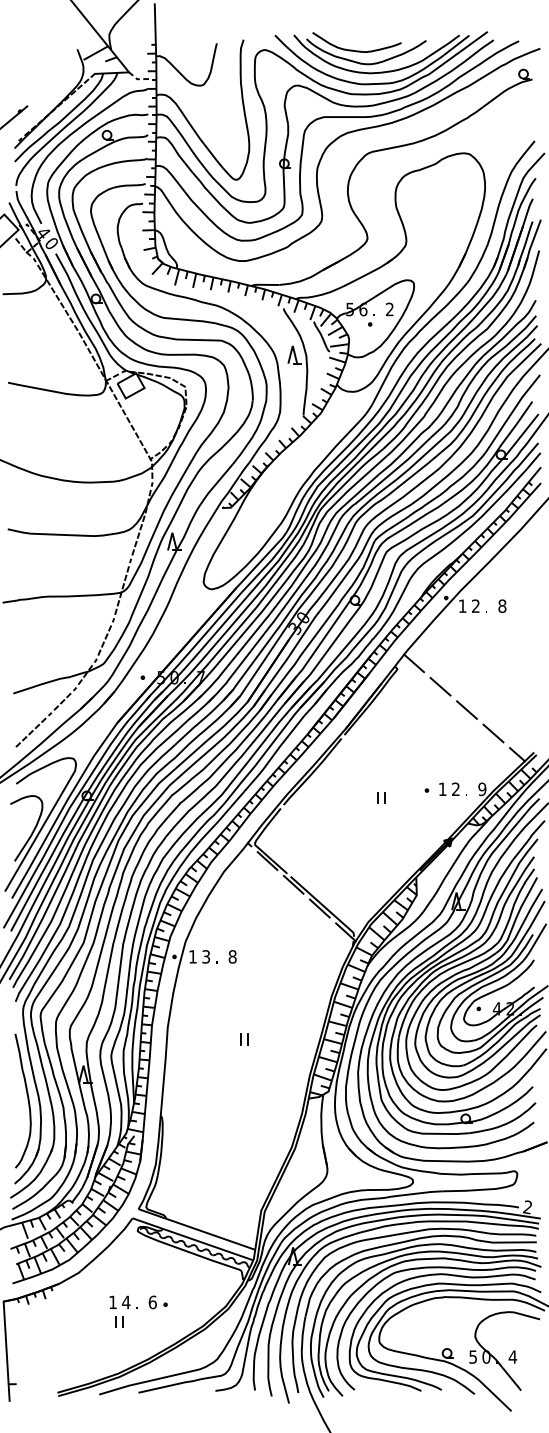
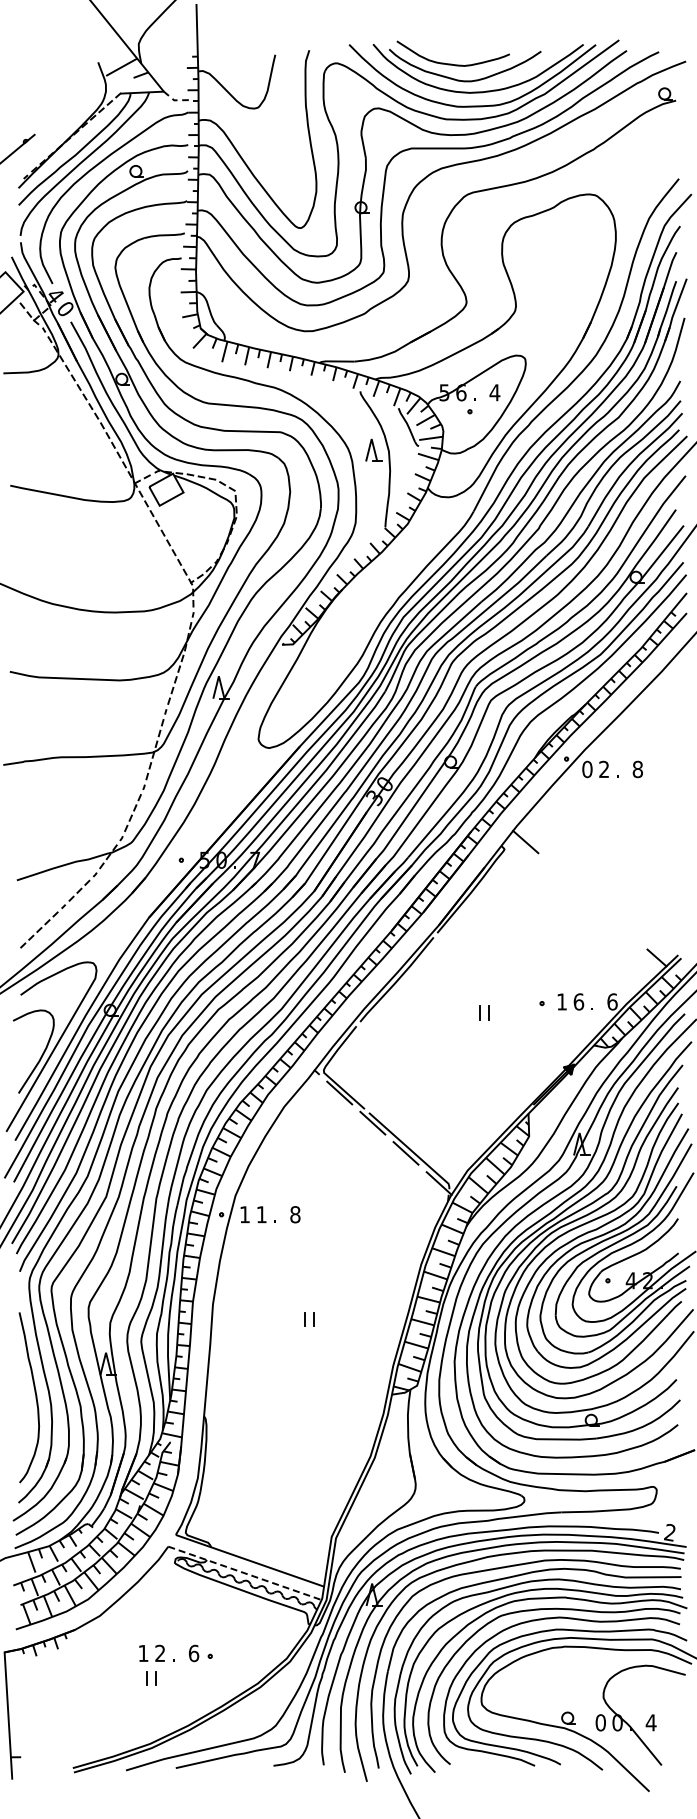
text: (389, 309) -> (494, 392), 2 -> 4
text: (462, 606) -> (587, 769), 1 -> 0
line: (439, 686) -> (558, 871), removed
line: (466, 710) -> (592, 901), removed
line: (493, 733) -> (626, 930), removed
text: (455, 788) -> (578, 1001), 2 -> 6
text: (482, 788) -> (612, 1001), 9 -> 6
text: (205, 956) -> (261, 1214), 3 -> 1
line: (193, 1239) -> (245, 1573), solid -> dashed
text: (125, 1301) -> (159, 1652), 4 -> 2
text: (472, 1356) -> (600, 1722), 5 -> 0

